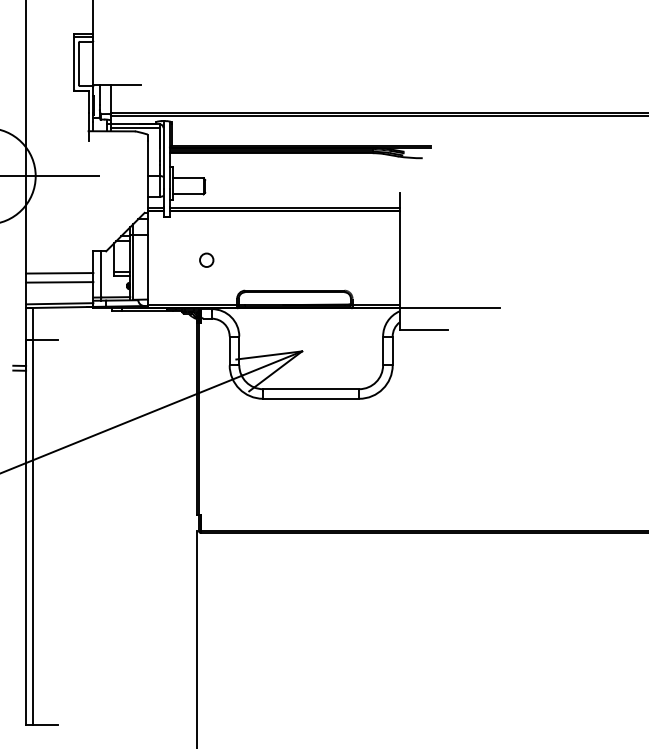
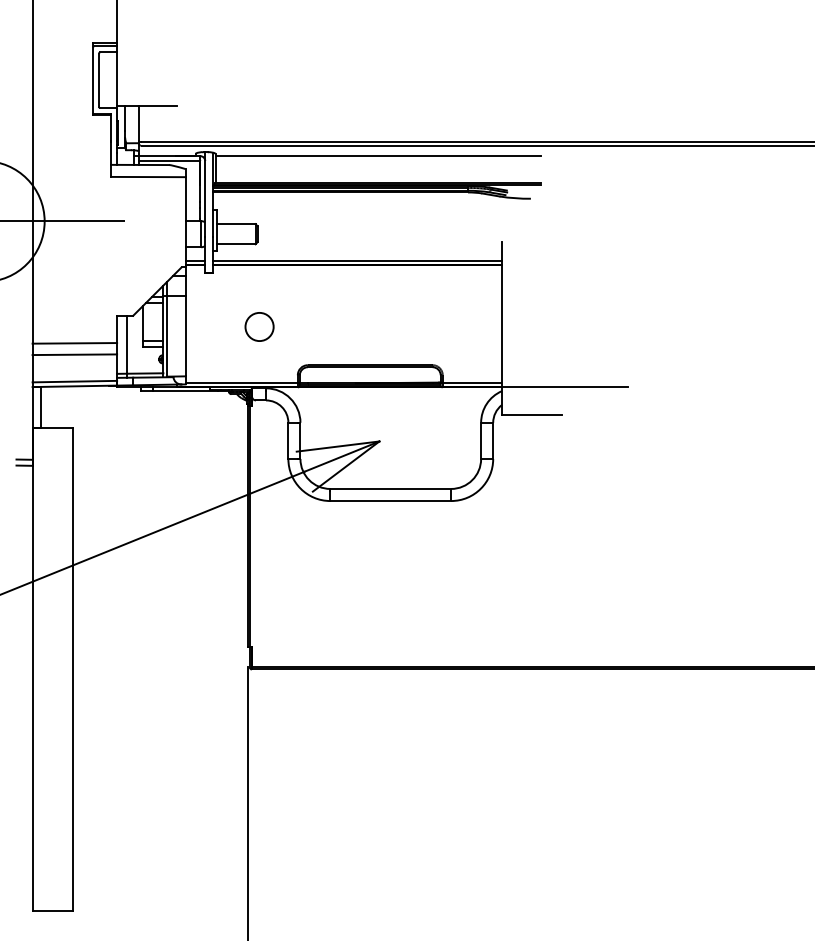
line: (301, 124) -> (378, 156), added
line: (118, 140) -> (148, 176), added
circle: (206, 259) -> (259, 326), size x1.67
line: (33, 532) -> (72, 668), moved

